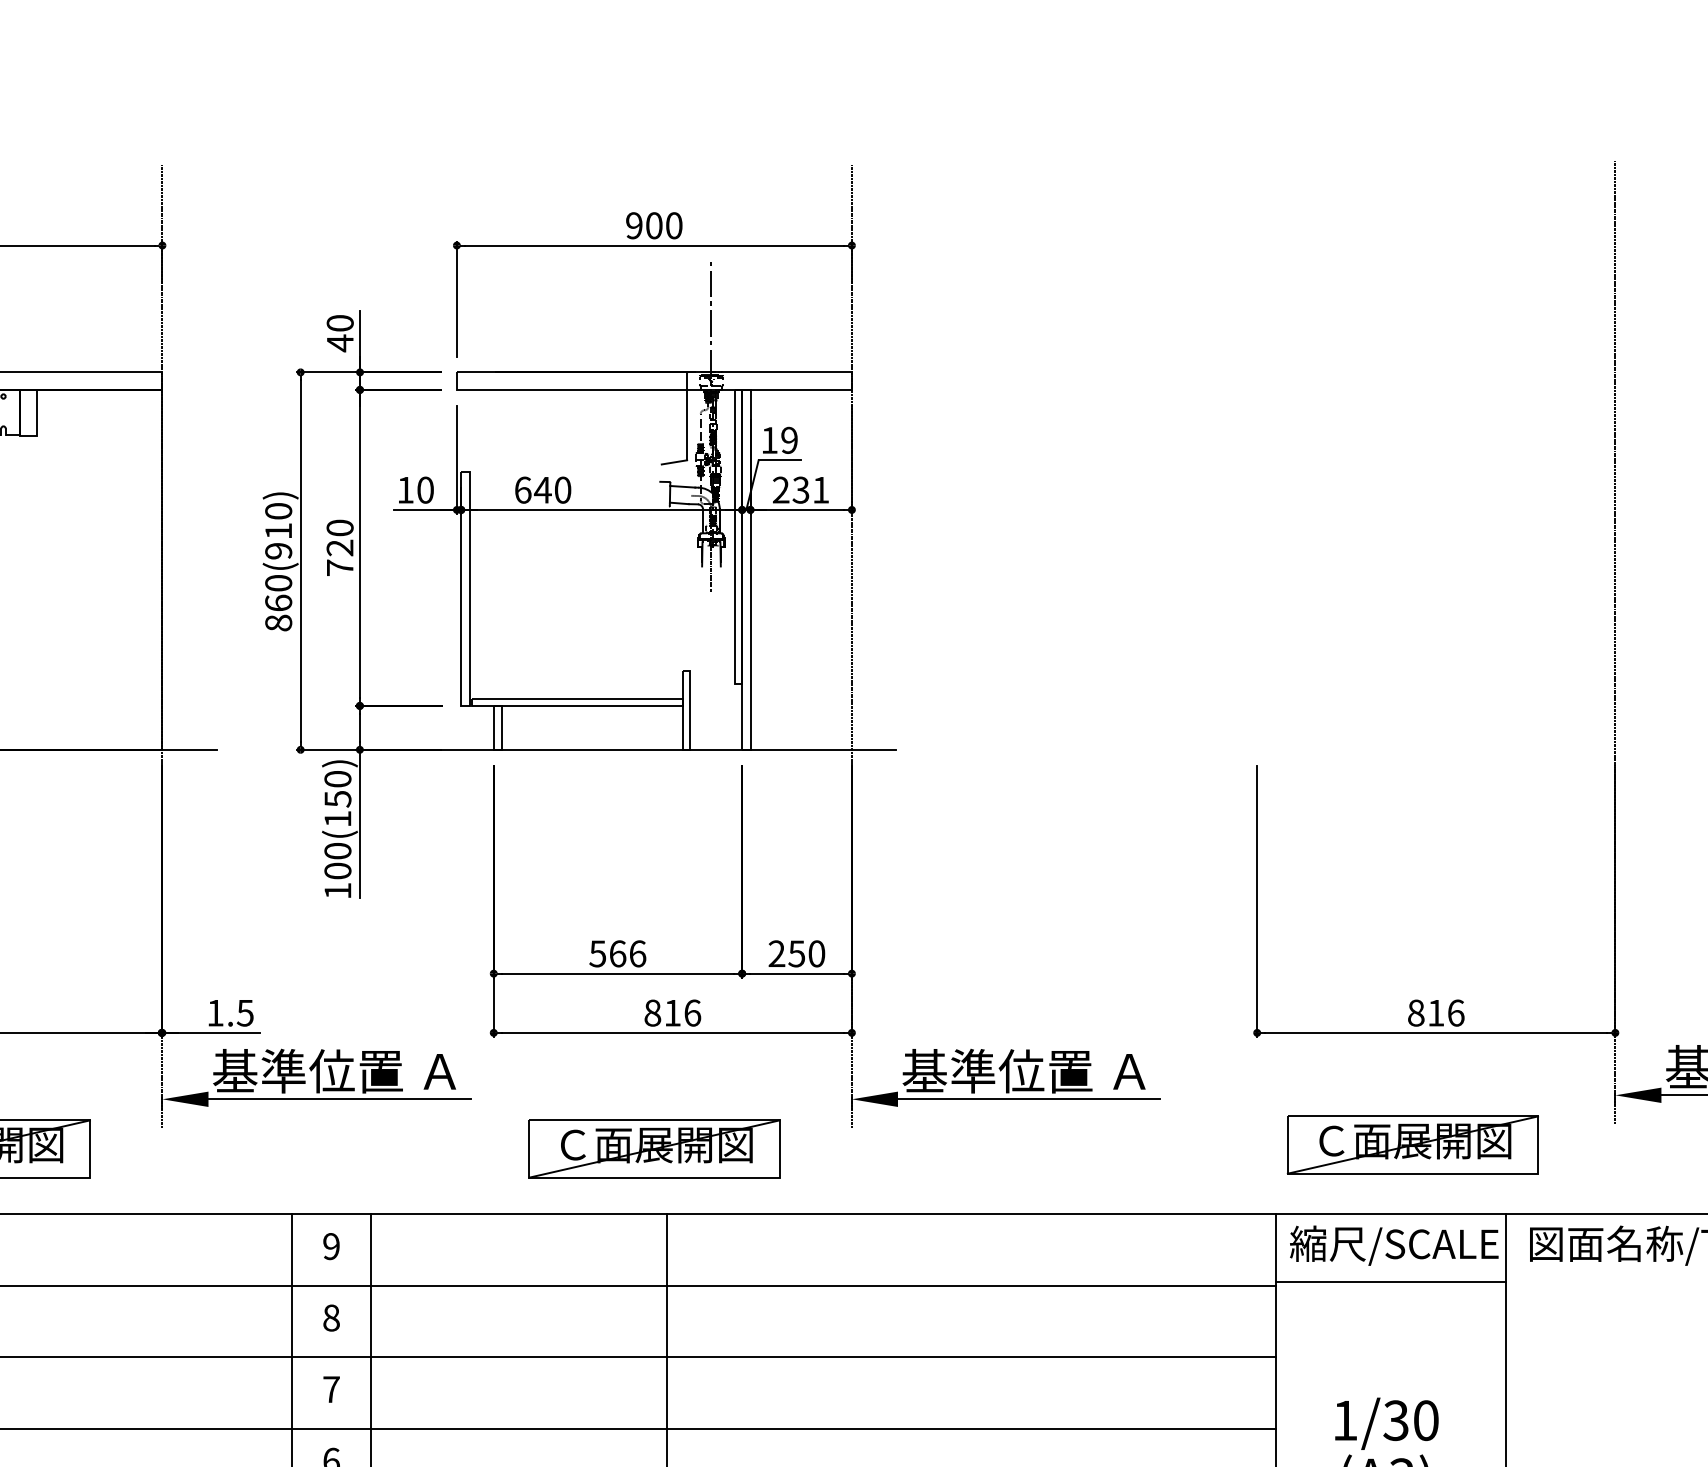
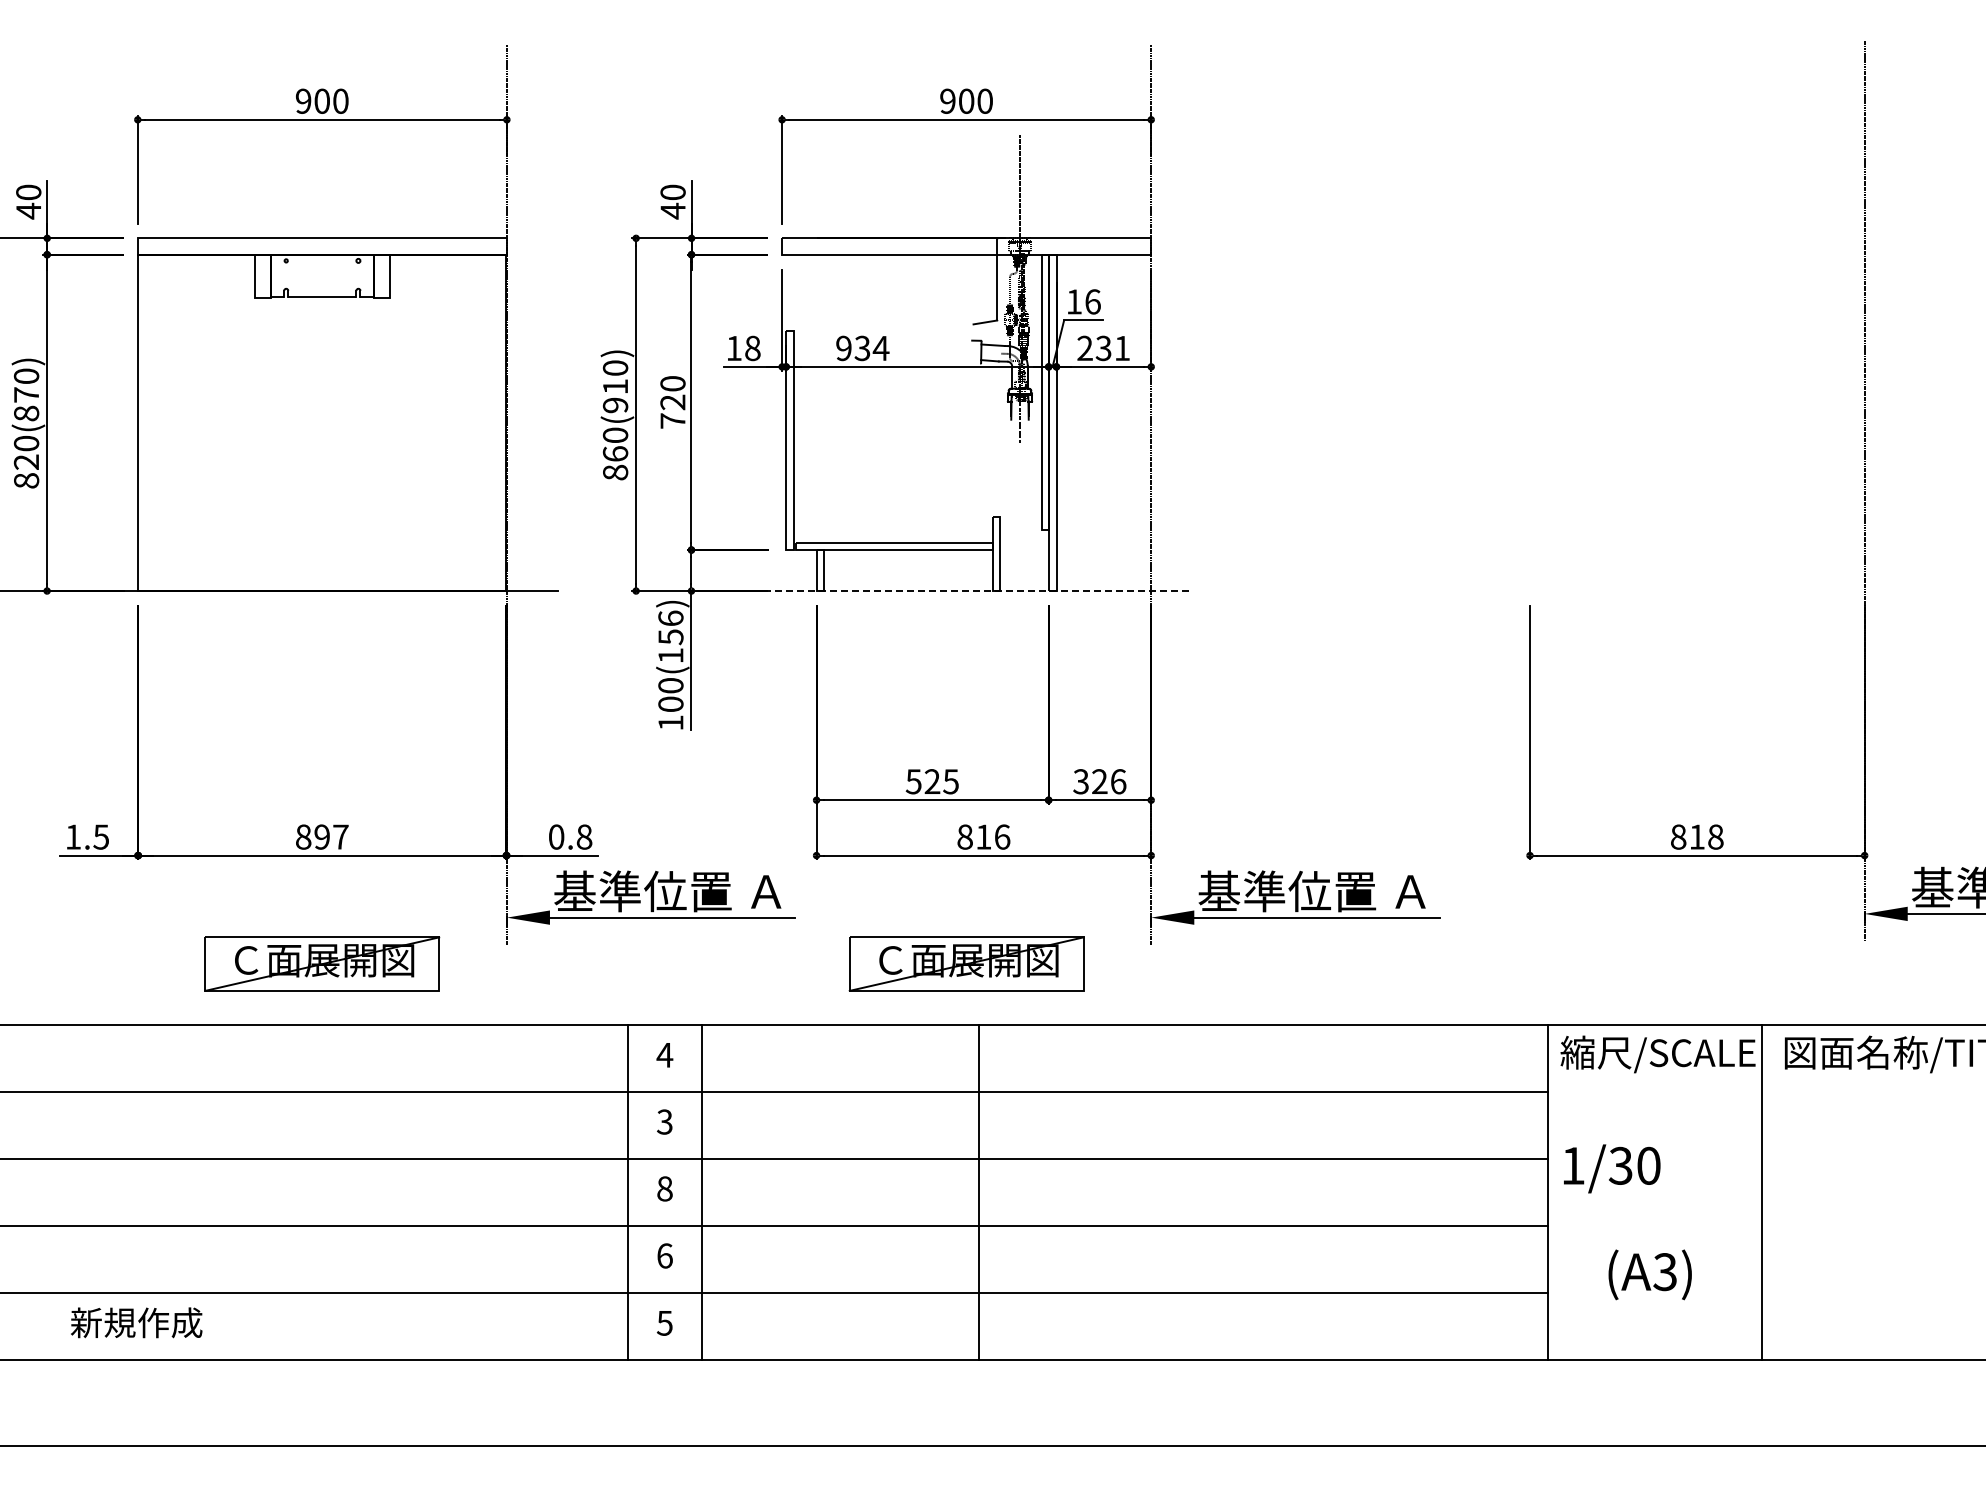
text: (789, 439) -> (1092, 301), 19 -> 16
text: (425, 490) -> (752, 348), 10 -> 18
text: (542, 490) -> (862, 348), 640 -> 934
line: (648, 750) -> (961, 591), solid -> dashed
text: (337, 778) -> (670, 617), 100(150) -> 100(156)
text: (627, 953) -> (941, 781), 566 -> 525
text: (796, 953) -> (1099, 781), 250 -> 326
text: (230, 1012) -> (570, 836), 1.5 -> 0.8
text: (1455, 1012) -> (1715, 836), 816 -> 818
part: (1412, 1145) -> (1675, 960), removed
text: (331, 1245) -> (664, 1054), 9 -> 4
line: (1390, 1282) -> (1654, 1088), removed
text: (331, 1317) -> (664, 1121), 8 -> 3
text: (331, 1389) -> (664, 1188), 7 -> 8
text: (1387, 1423) -> (1612, 1168), moved

